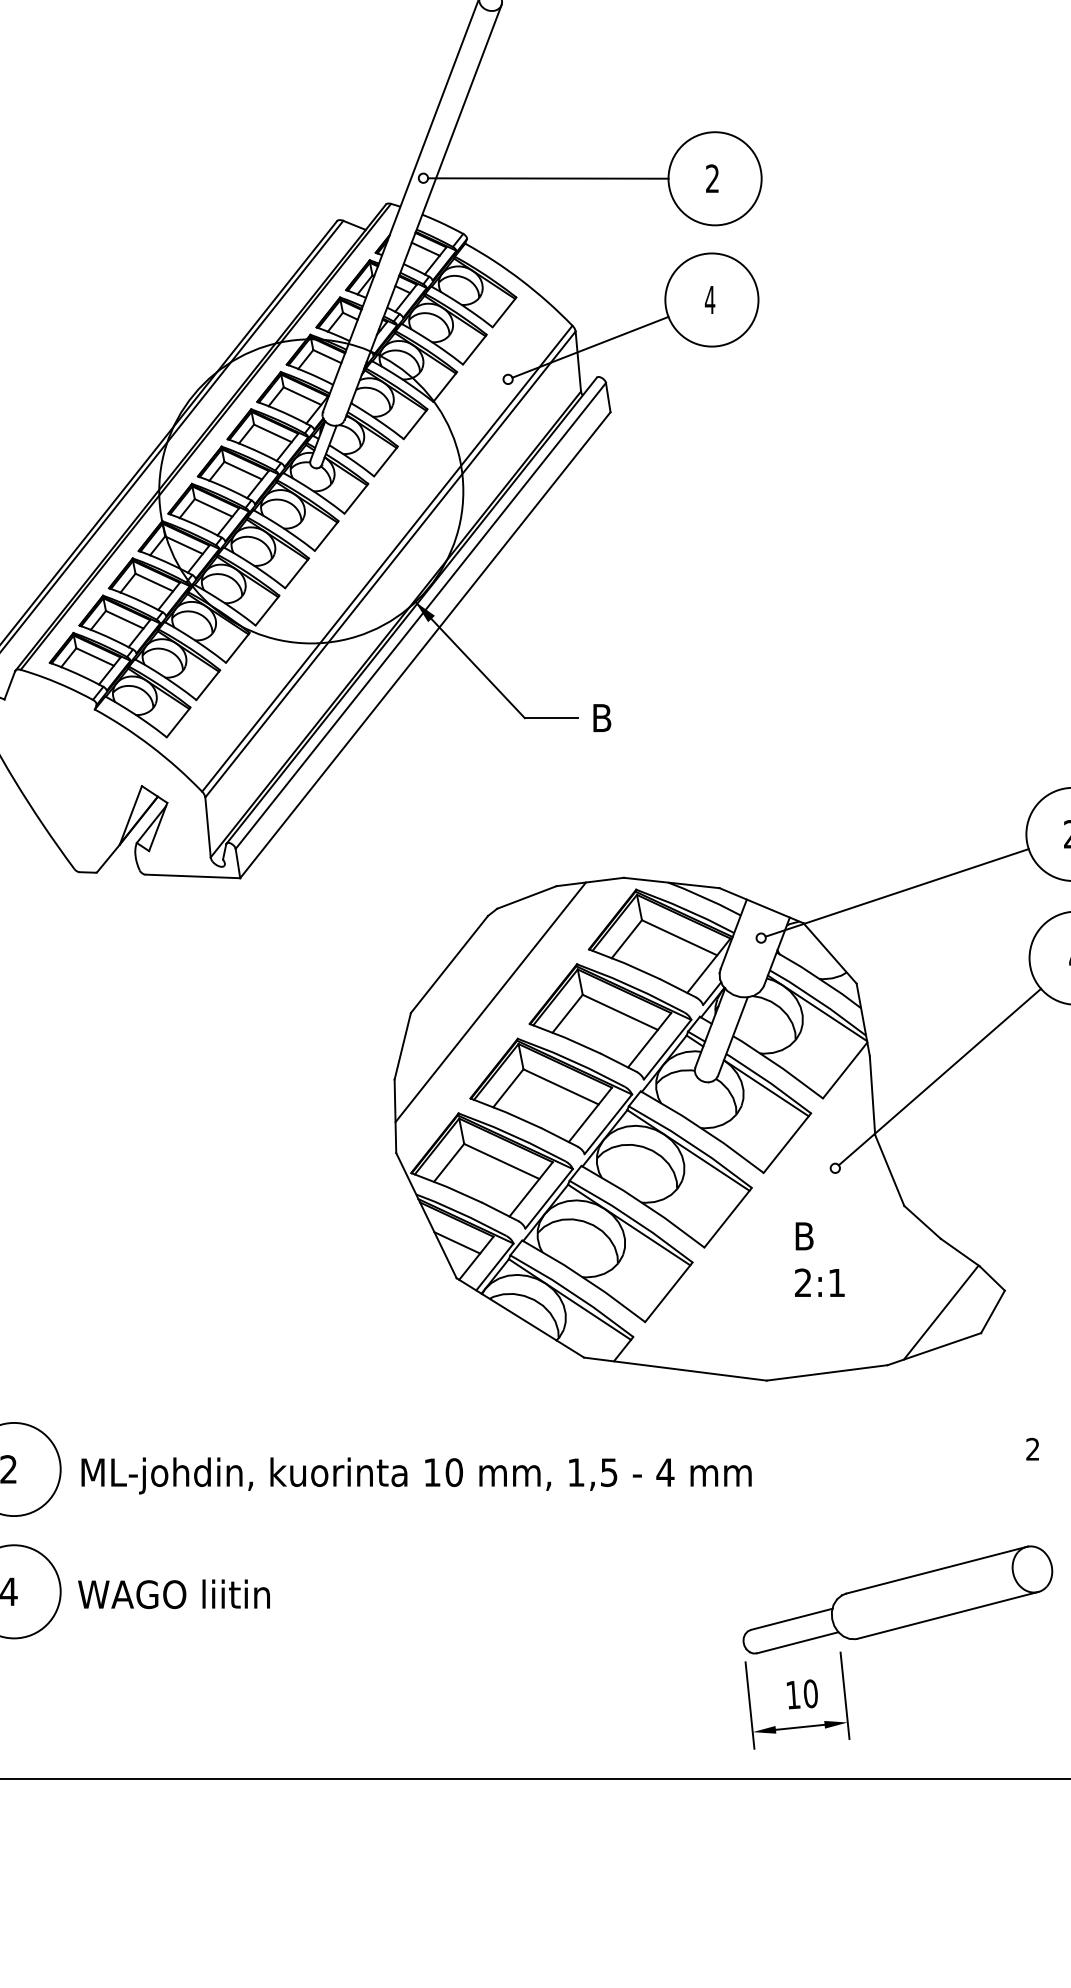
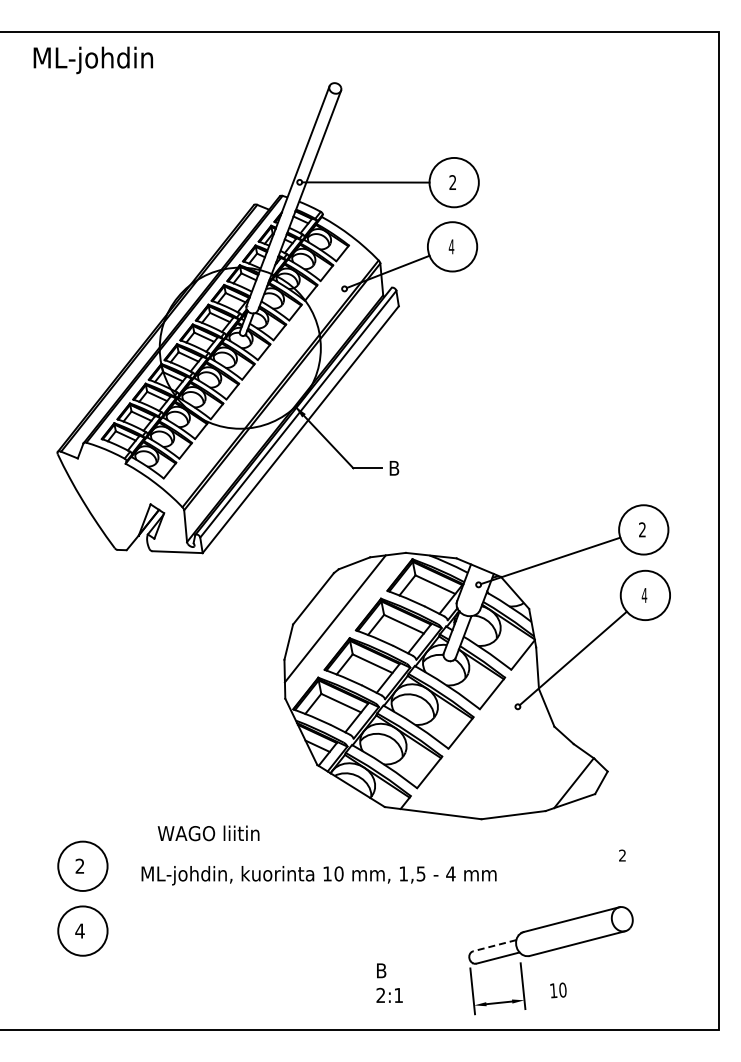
text: (819, 1258) -> (389, 982), moved
text: (415, 1475) -> (318, 875), moved
text: (173, 1594) -> (208, 833), moved
line: (791, 1619) -> (494, 945), solid -> dashed
text: (802, 1694) -> (558, 990), moved

